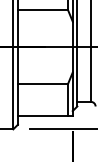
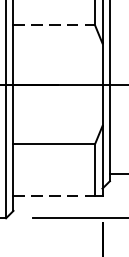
line: (43, 10) -> (55, 25), solid -> dashed
line: (43, 115) -> (55, 195), solid -> dashed

